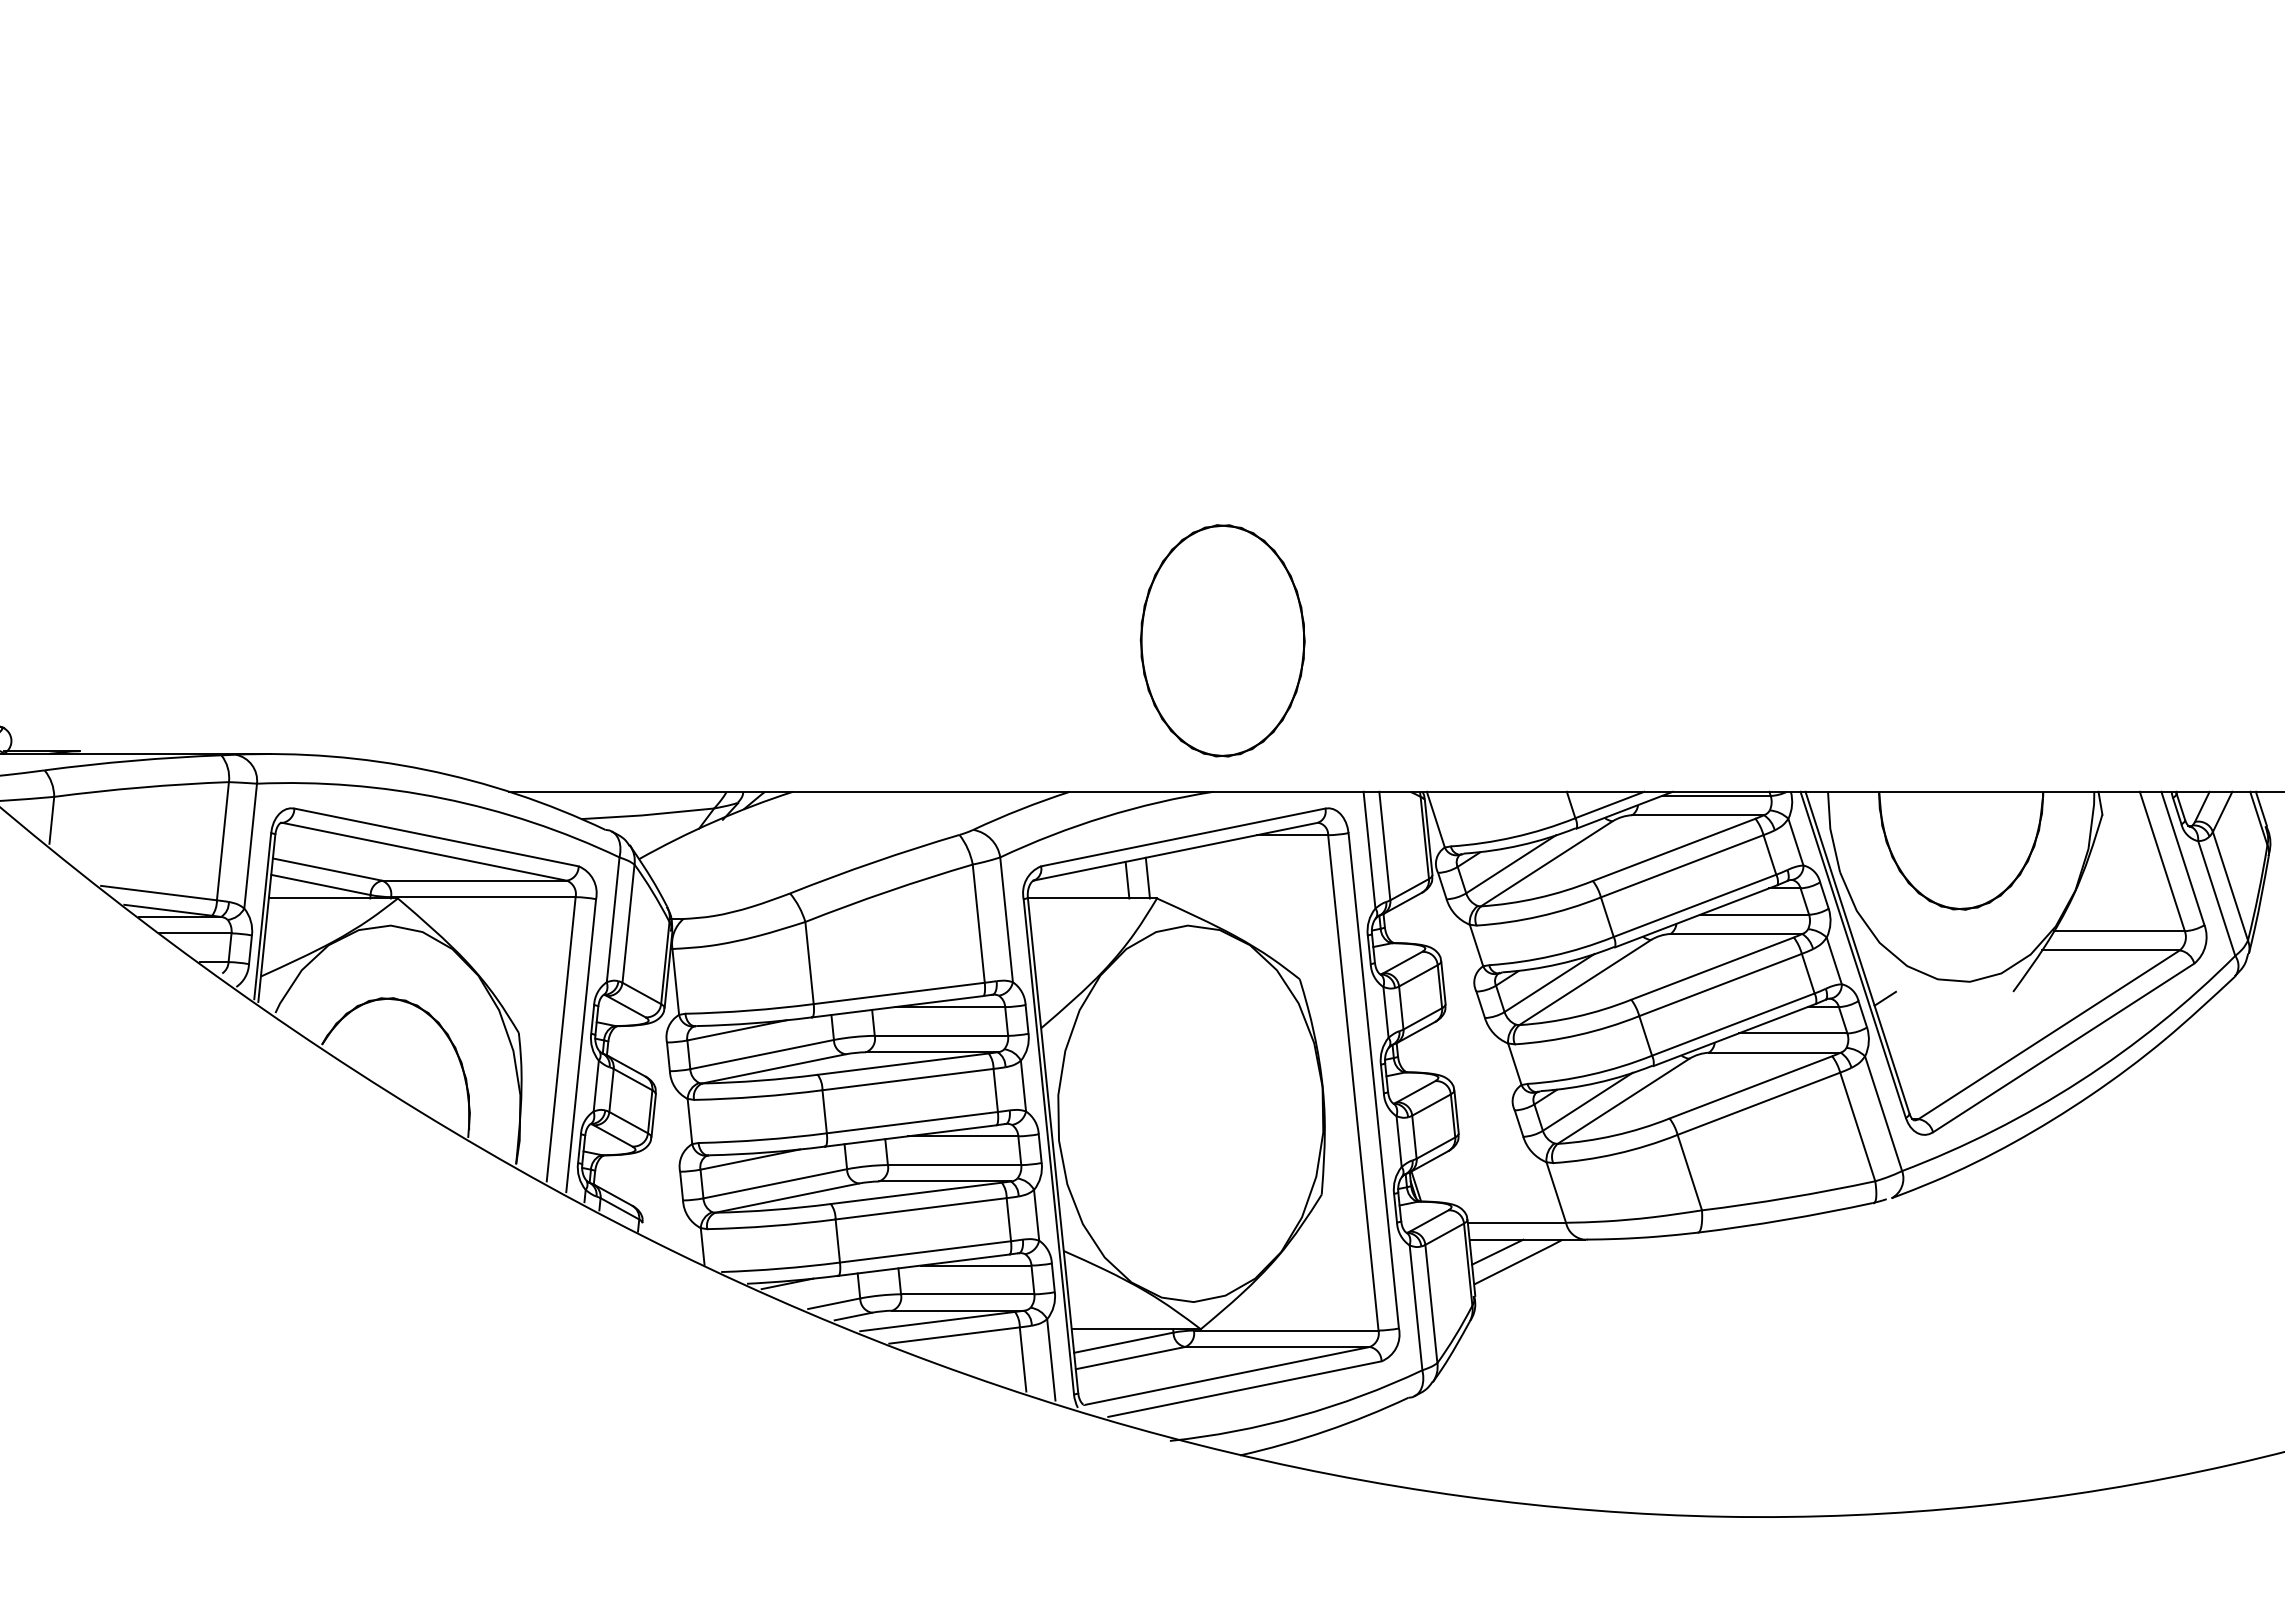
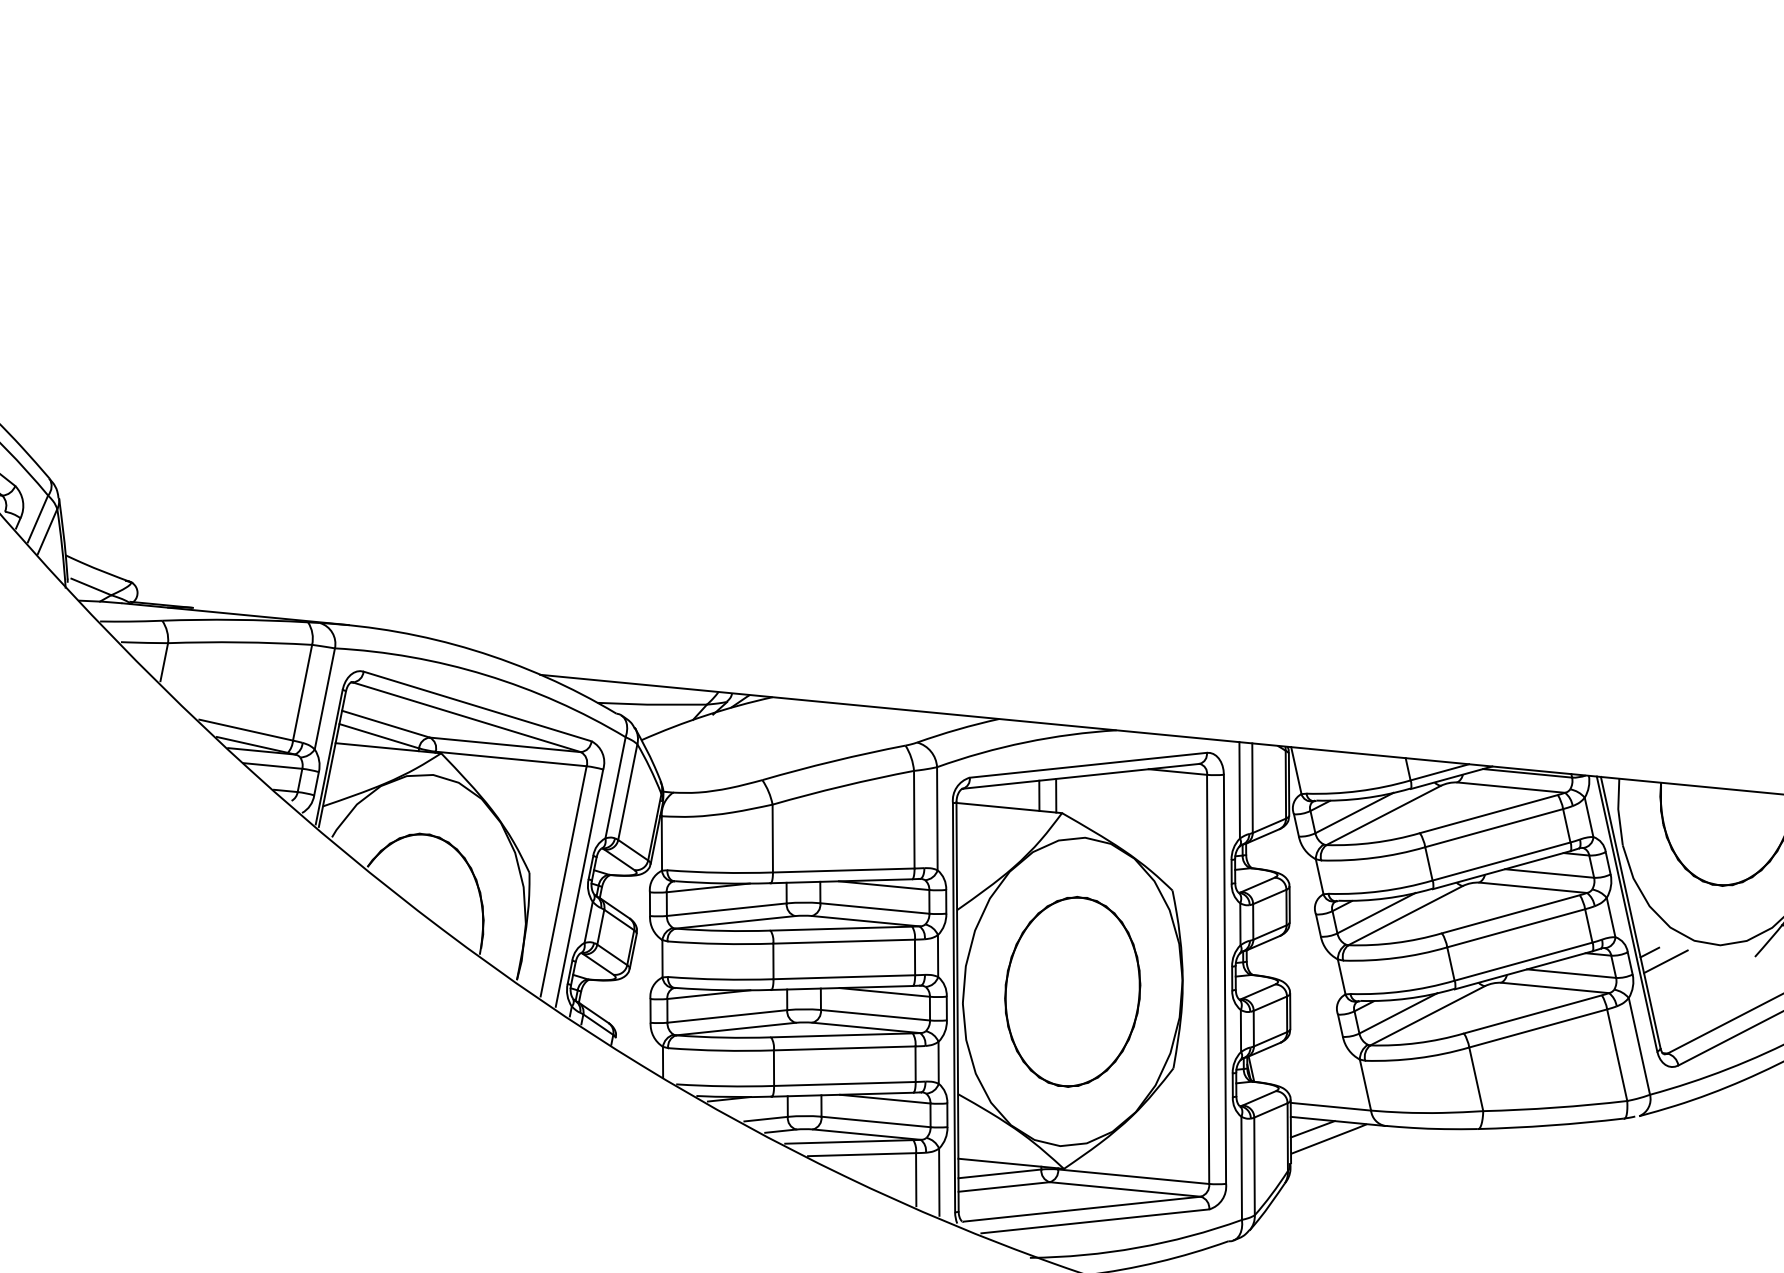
part: (1222, 640) -> (1072, 991), moved
line: (1905, 1007) -> (1665, 961), added

